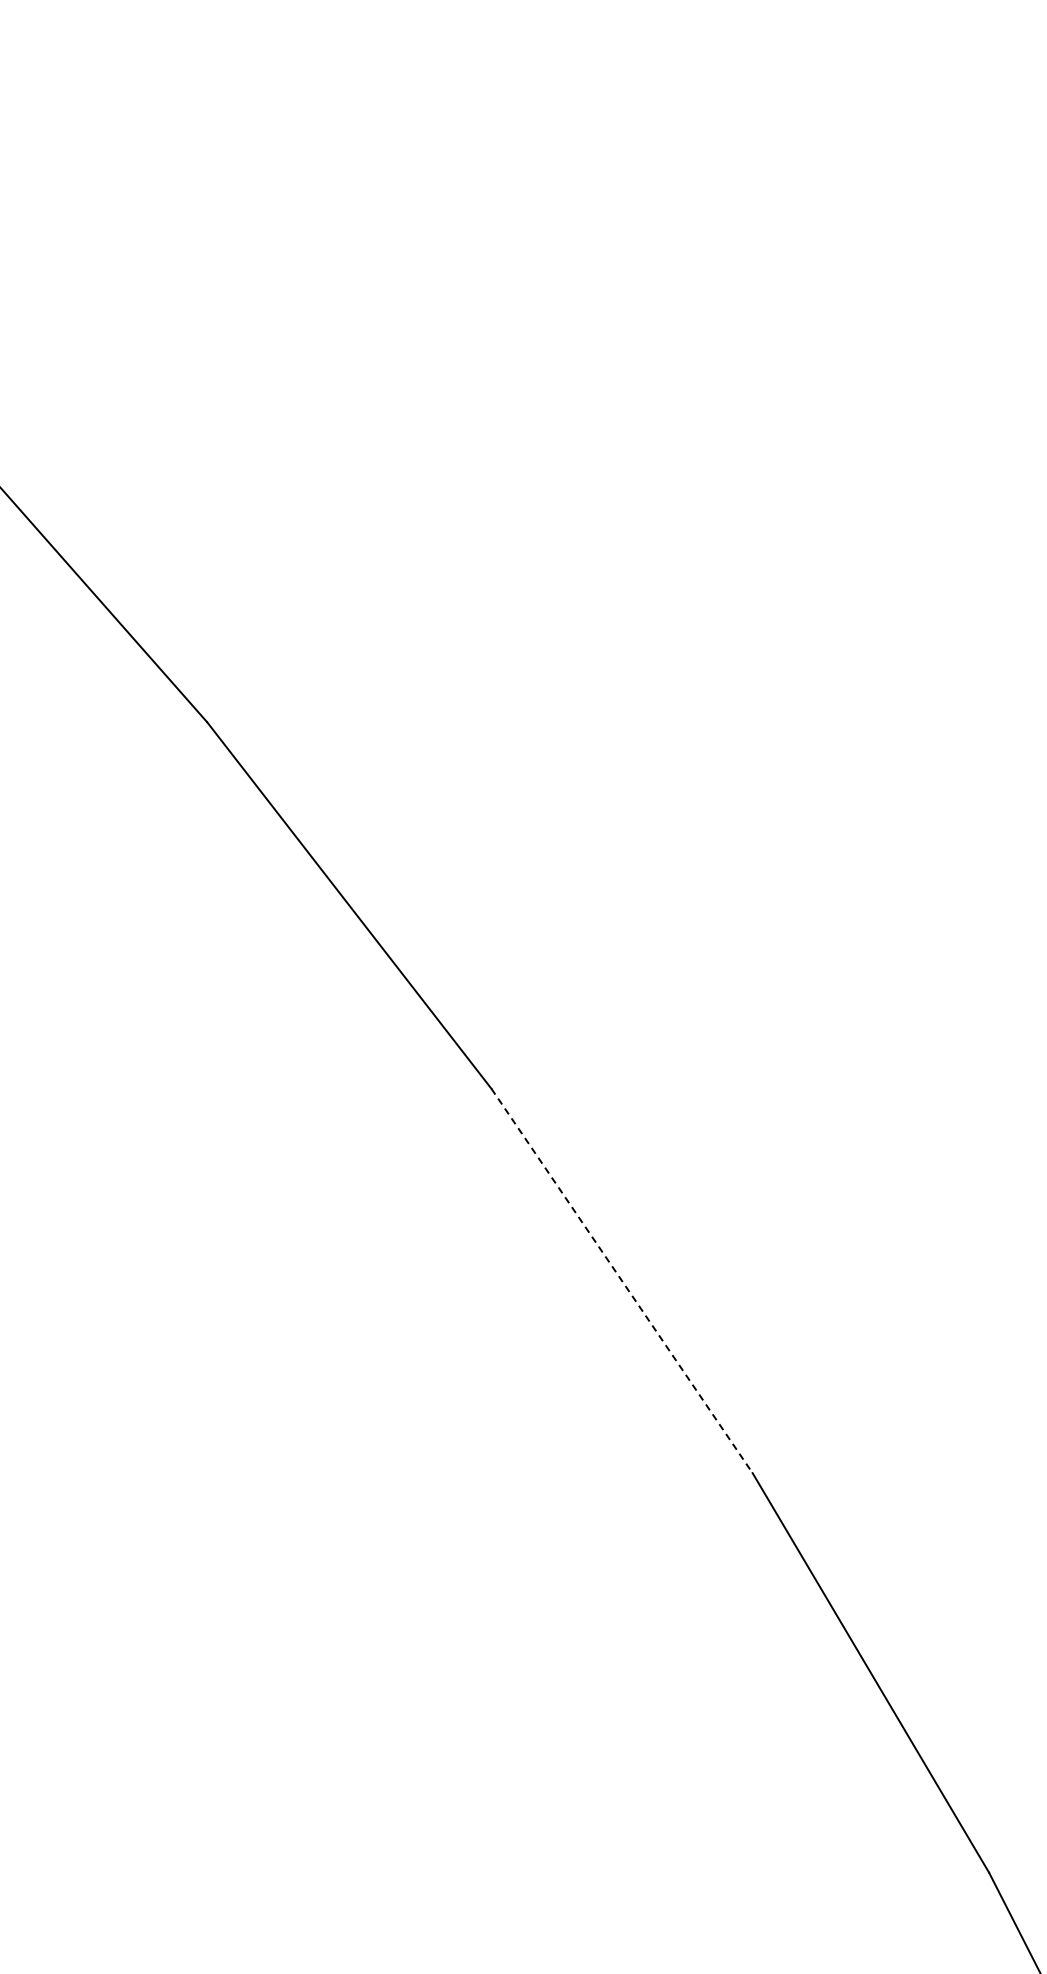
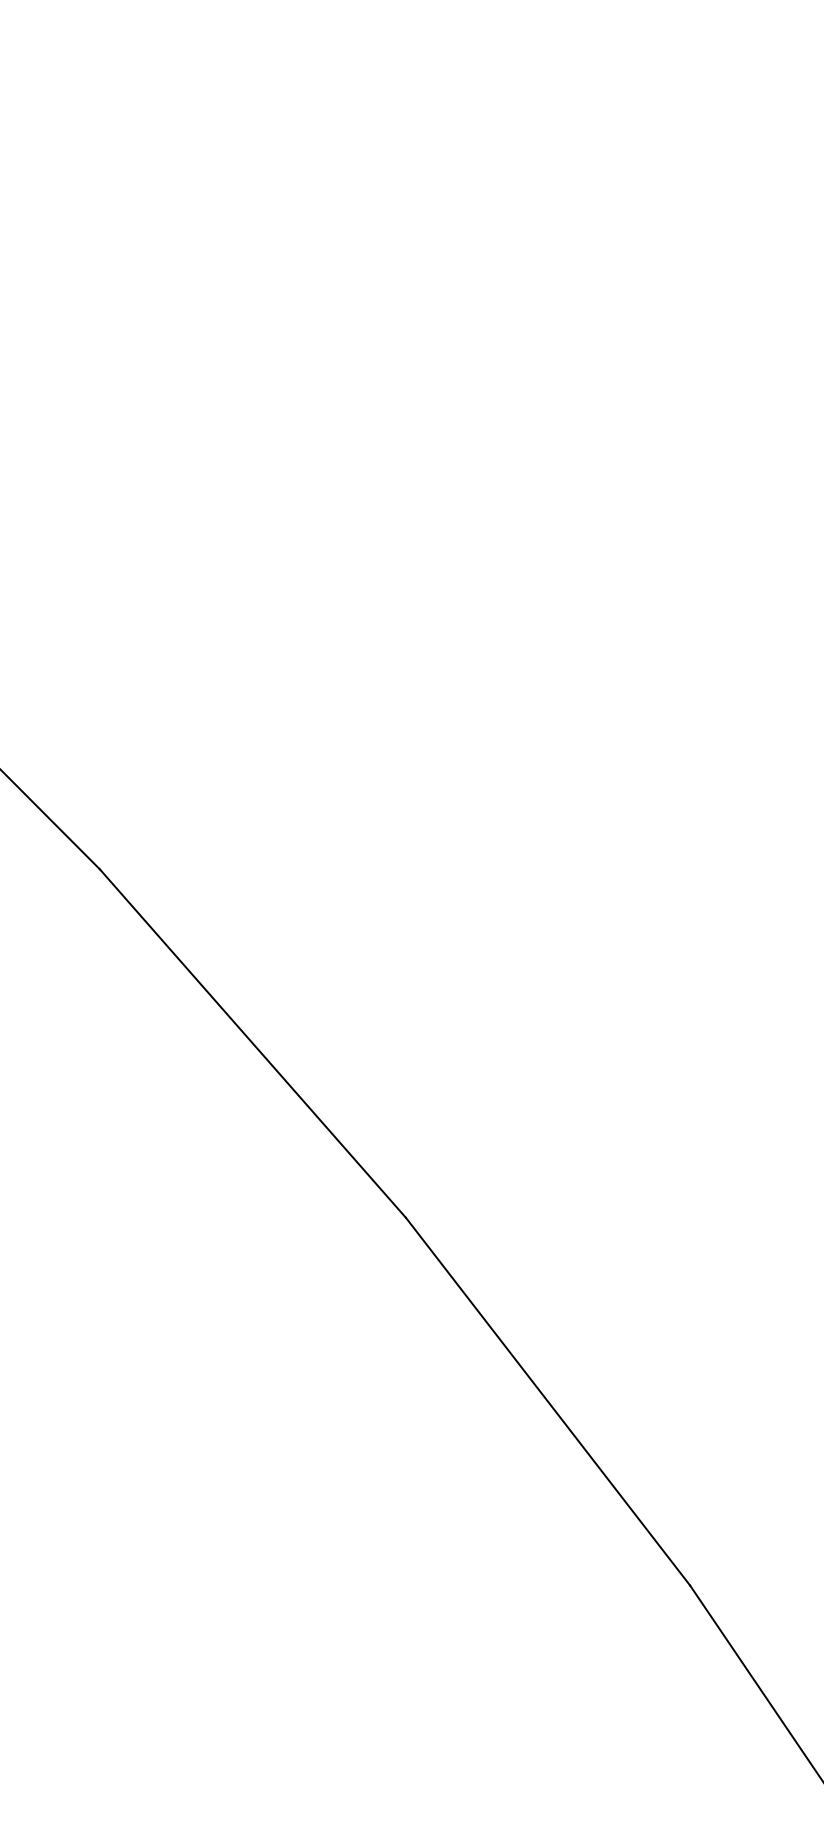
line: (622, 1281) -> (548, 1402), dashed -> solid

